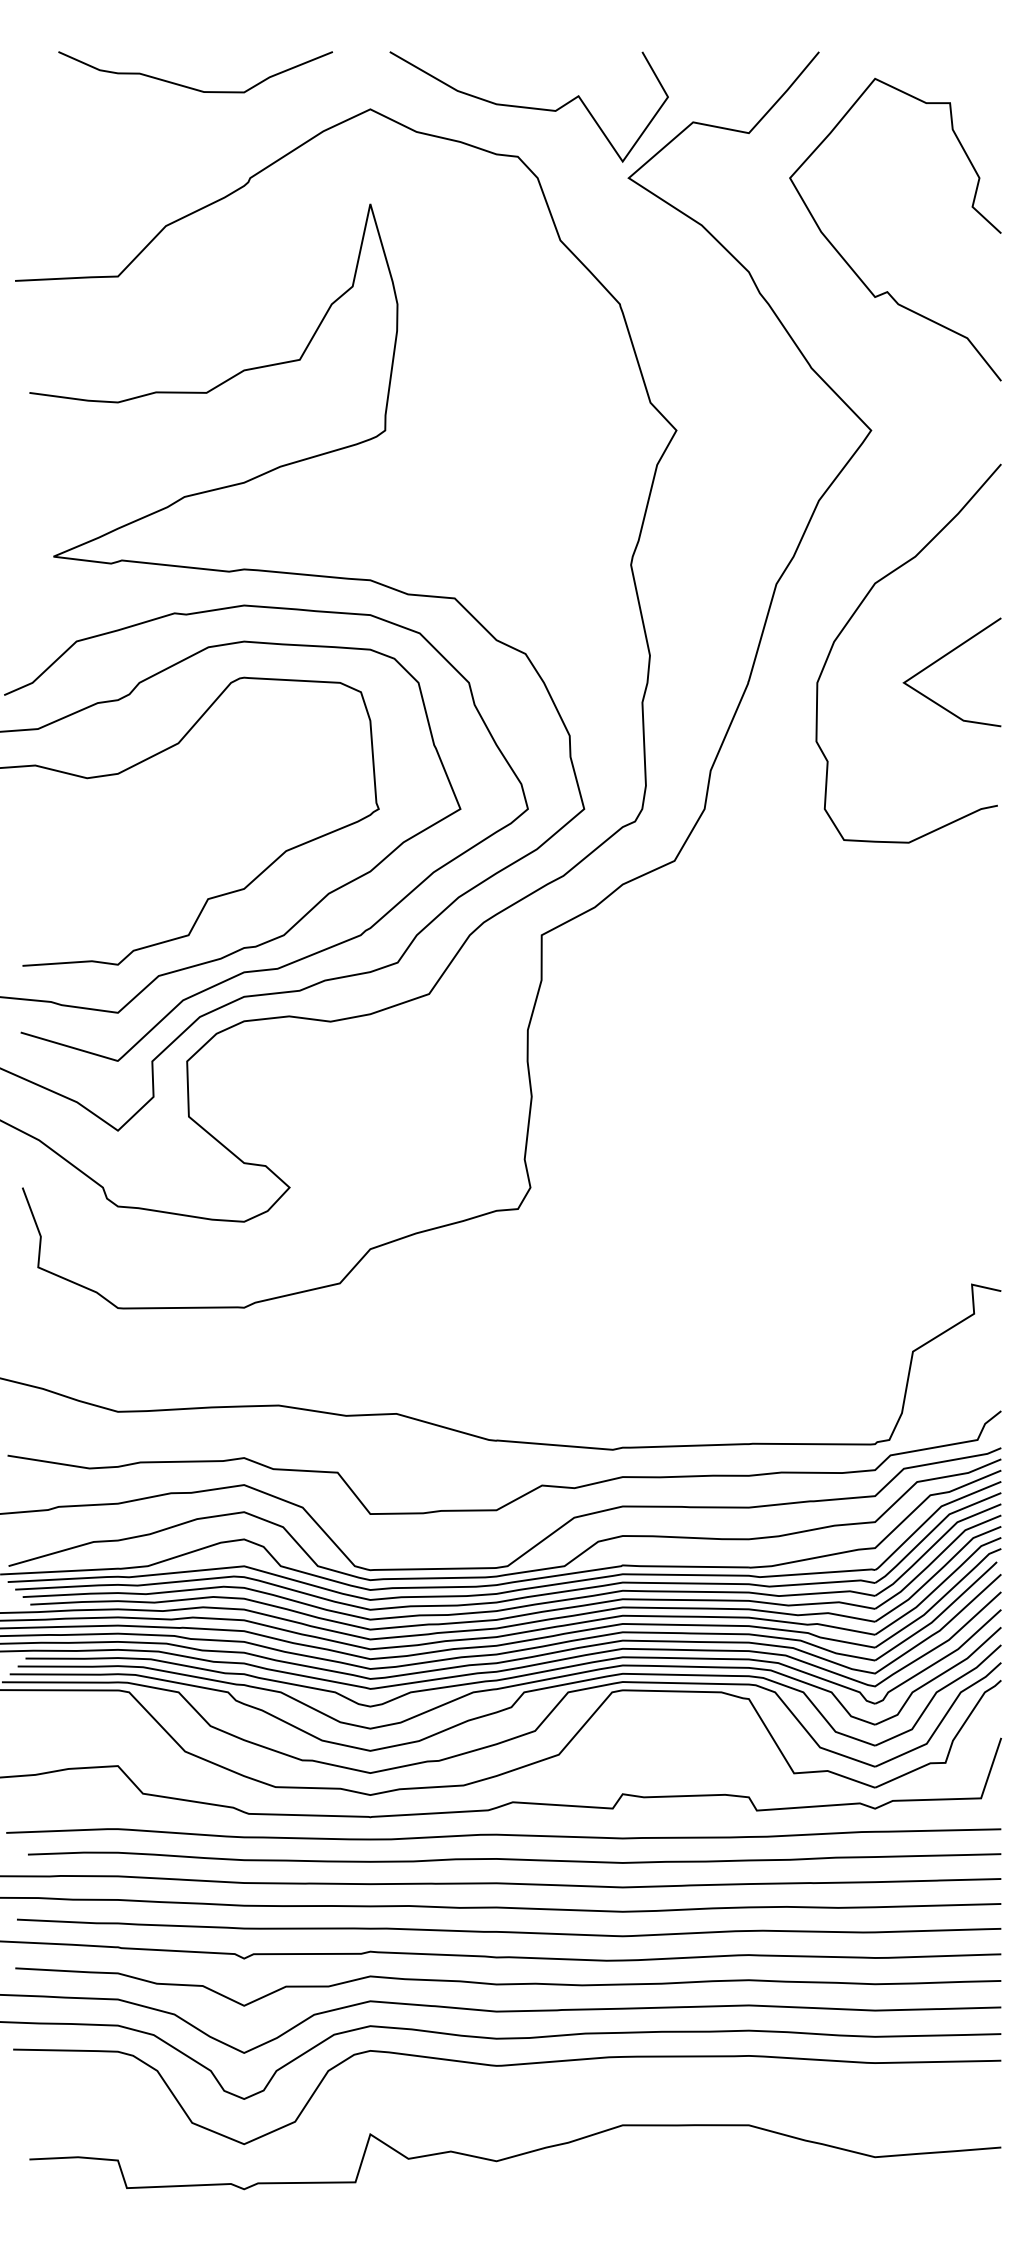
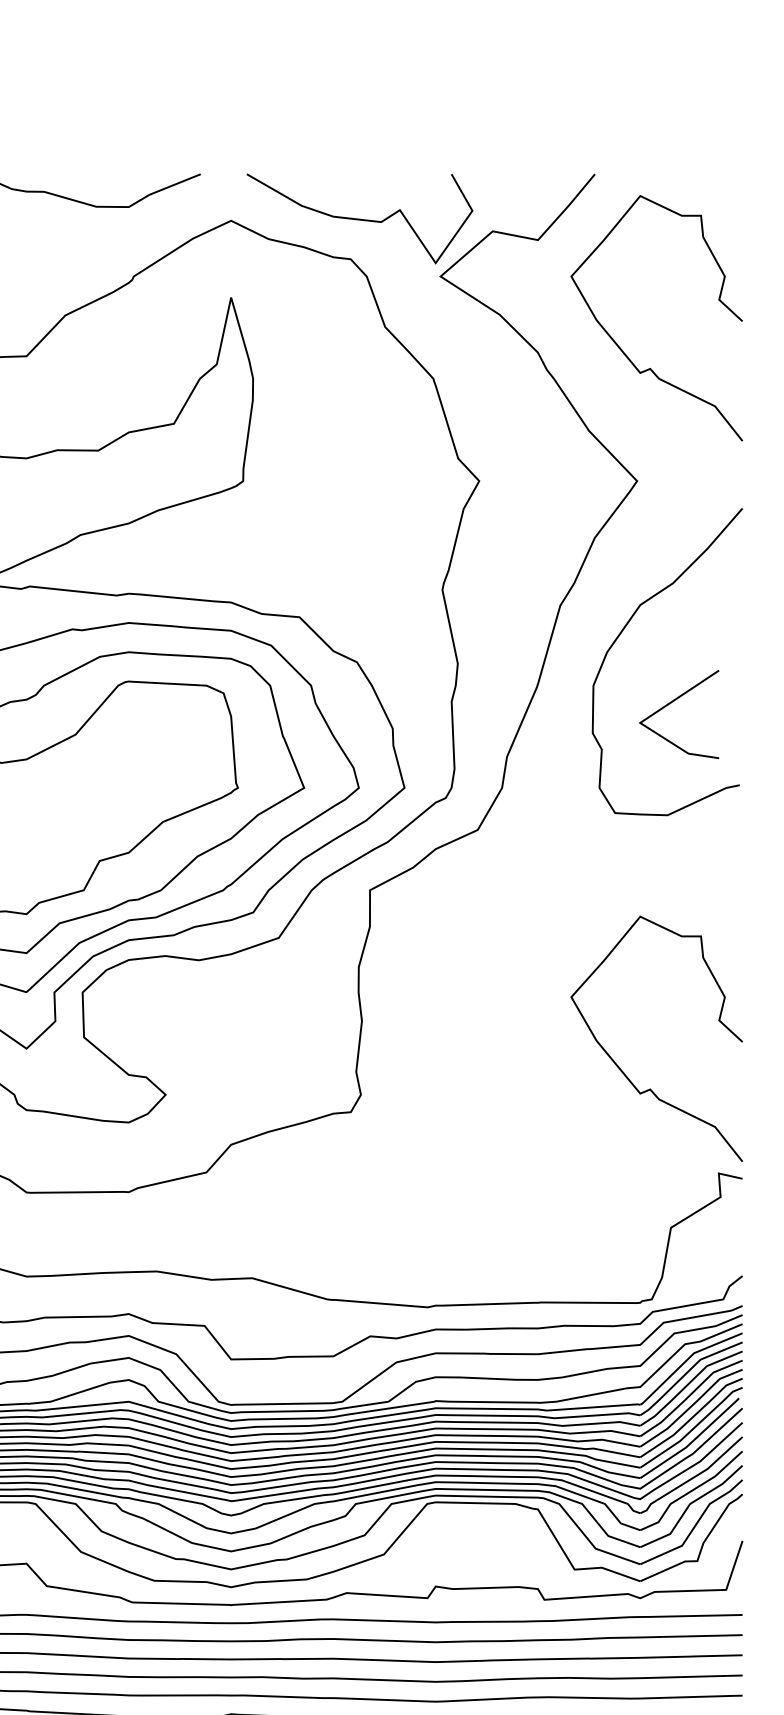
line: (941, 659) -> (670, 704), moved
curve: (851, 1155) -> (621, 1068), added

